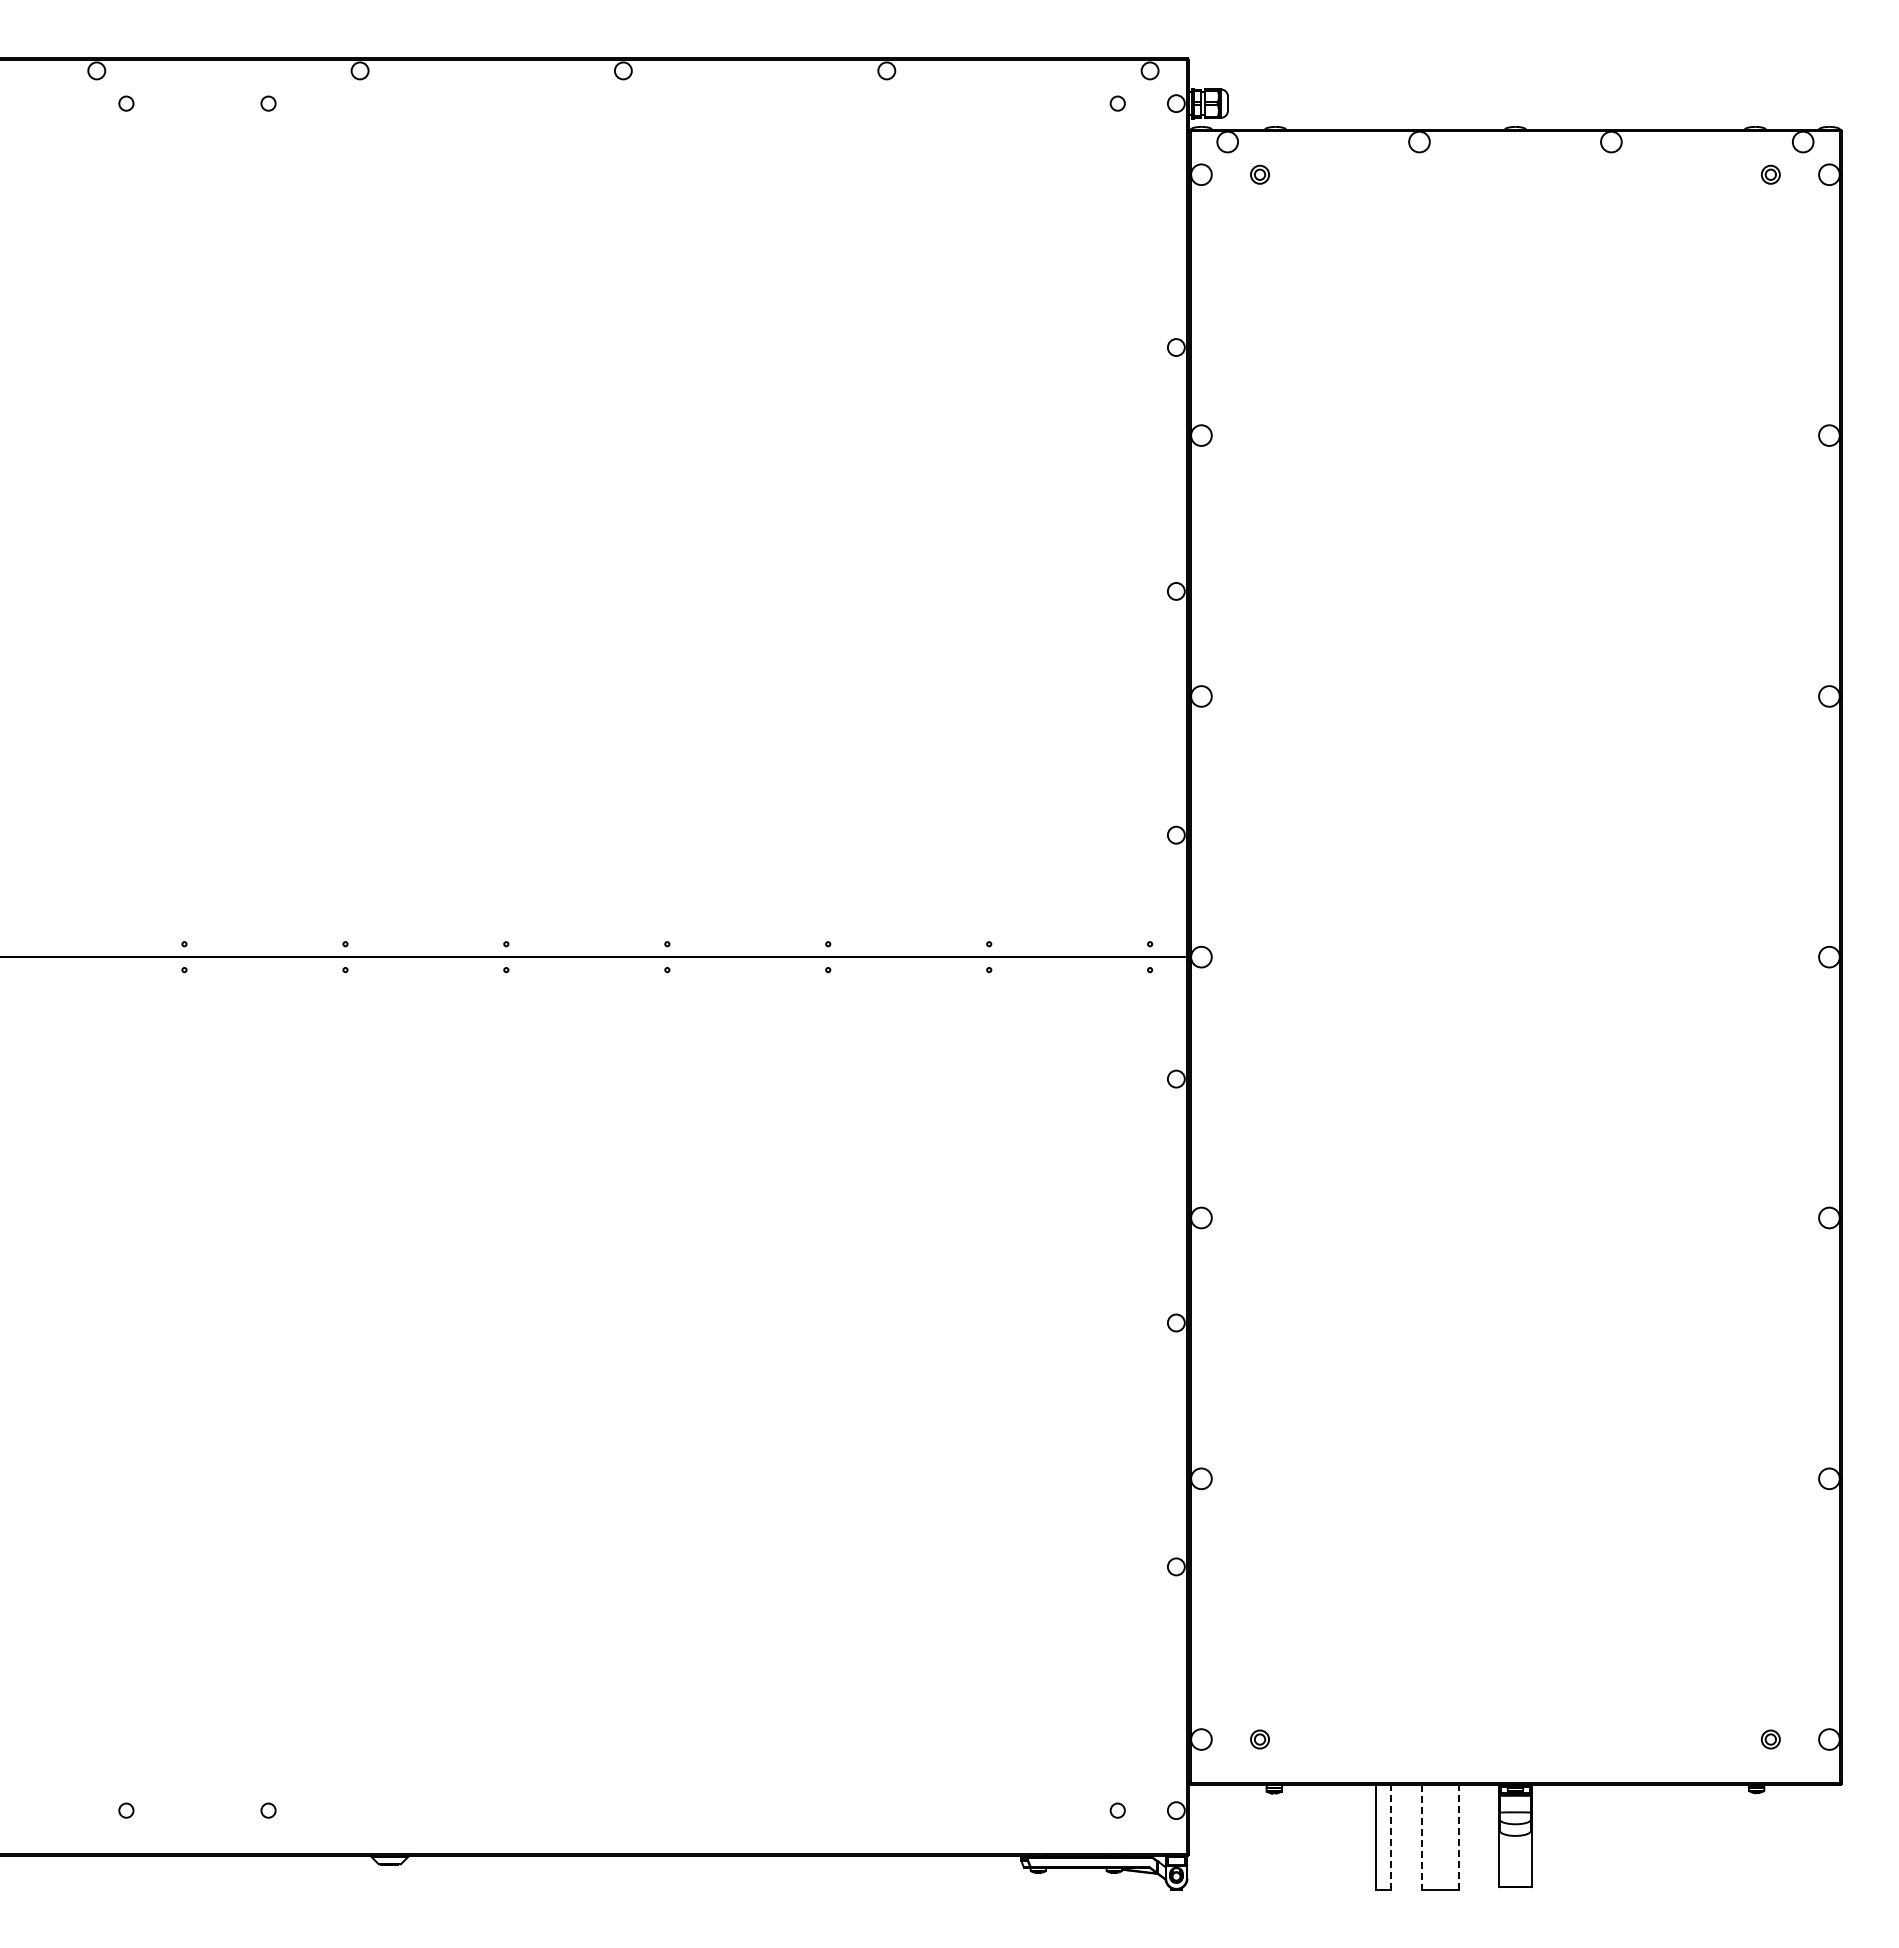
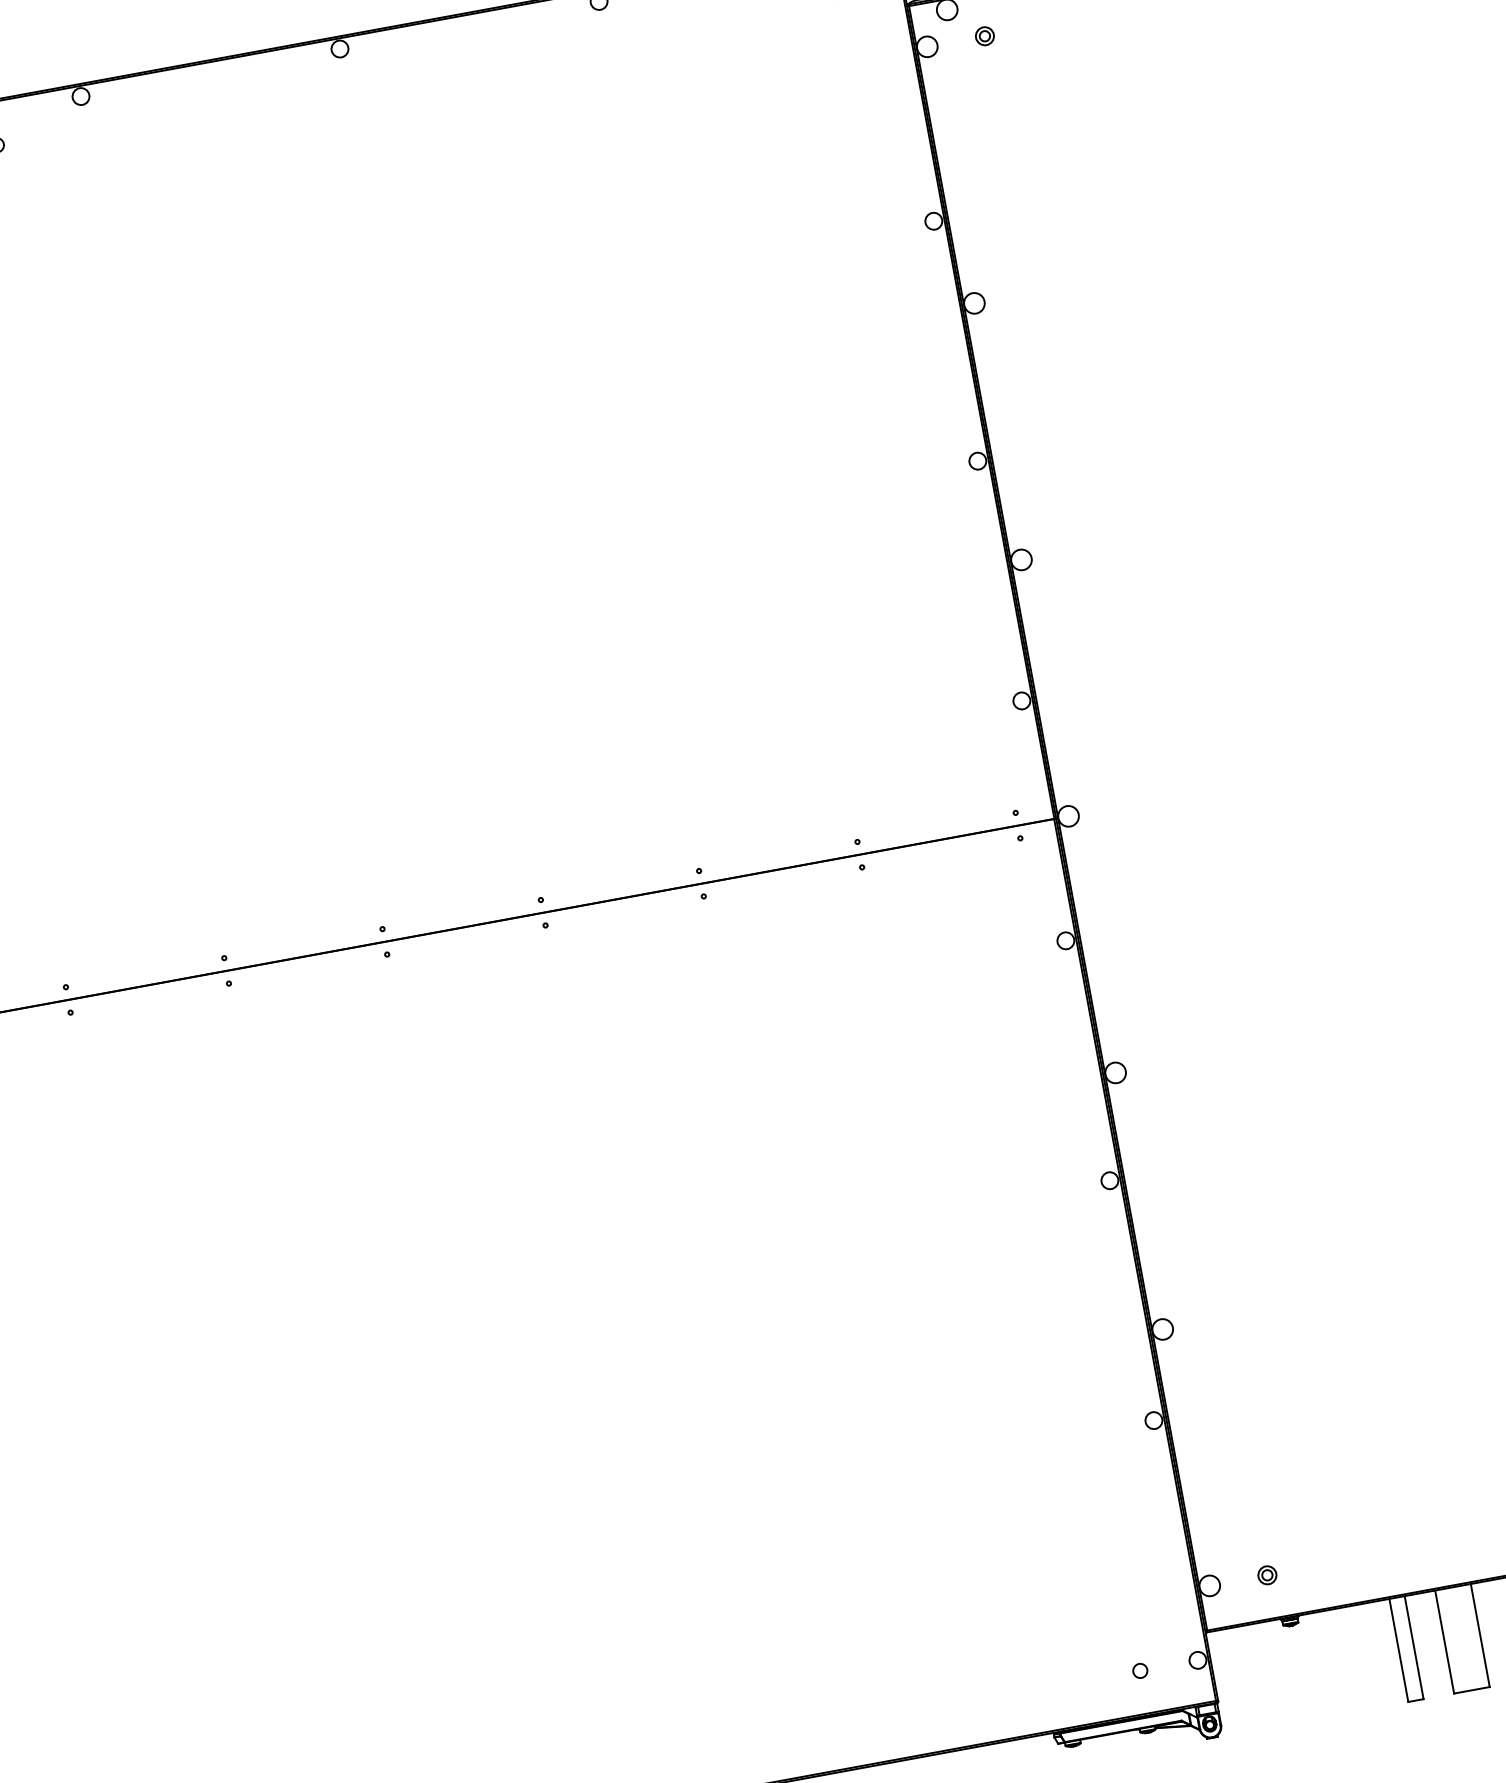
line: (1391, 1836) -> (1414, 1646), dashed -> solid
line: (1458, 1836) -> (1480, 1634), dashed -> solid
line: (1422, 1837) -> (1444, 1642), dashed -> solid

